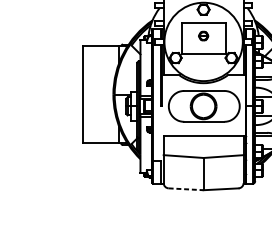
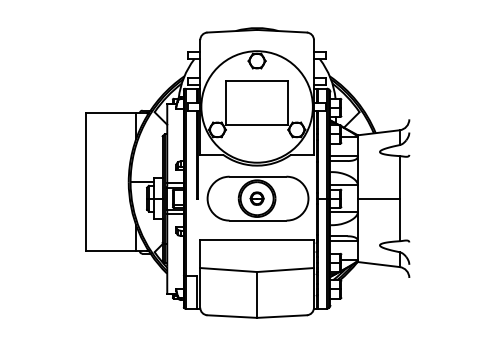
part: (203, 35) -> (256, 198), moved
line: (186, 189) -> (232, 316), dashed -> solid

